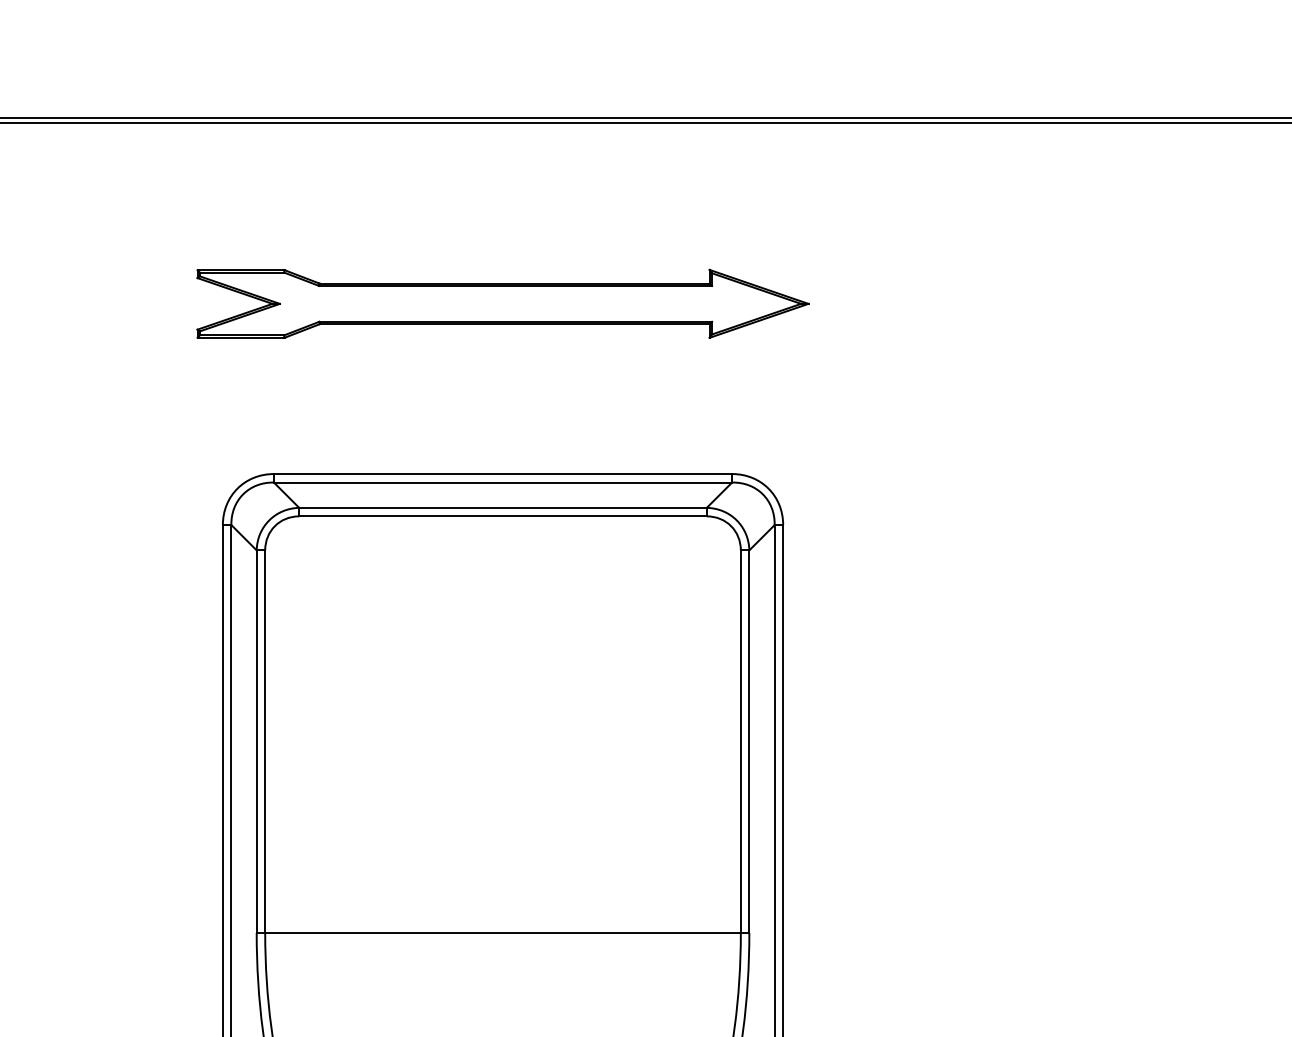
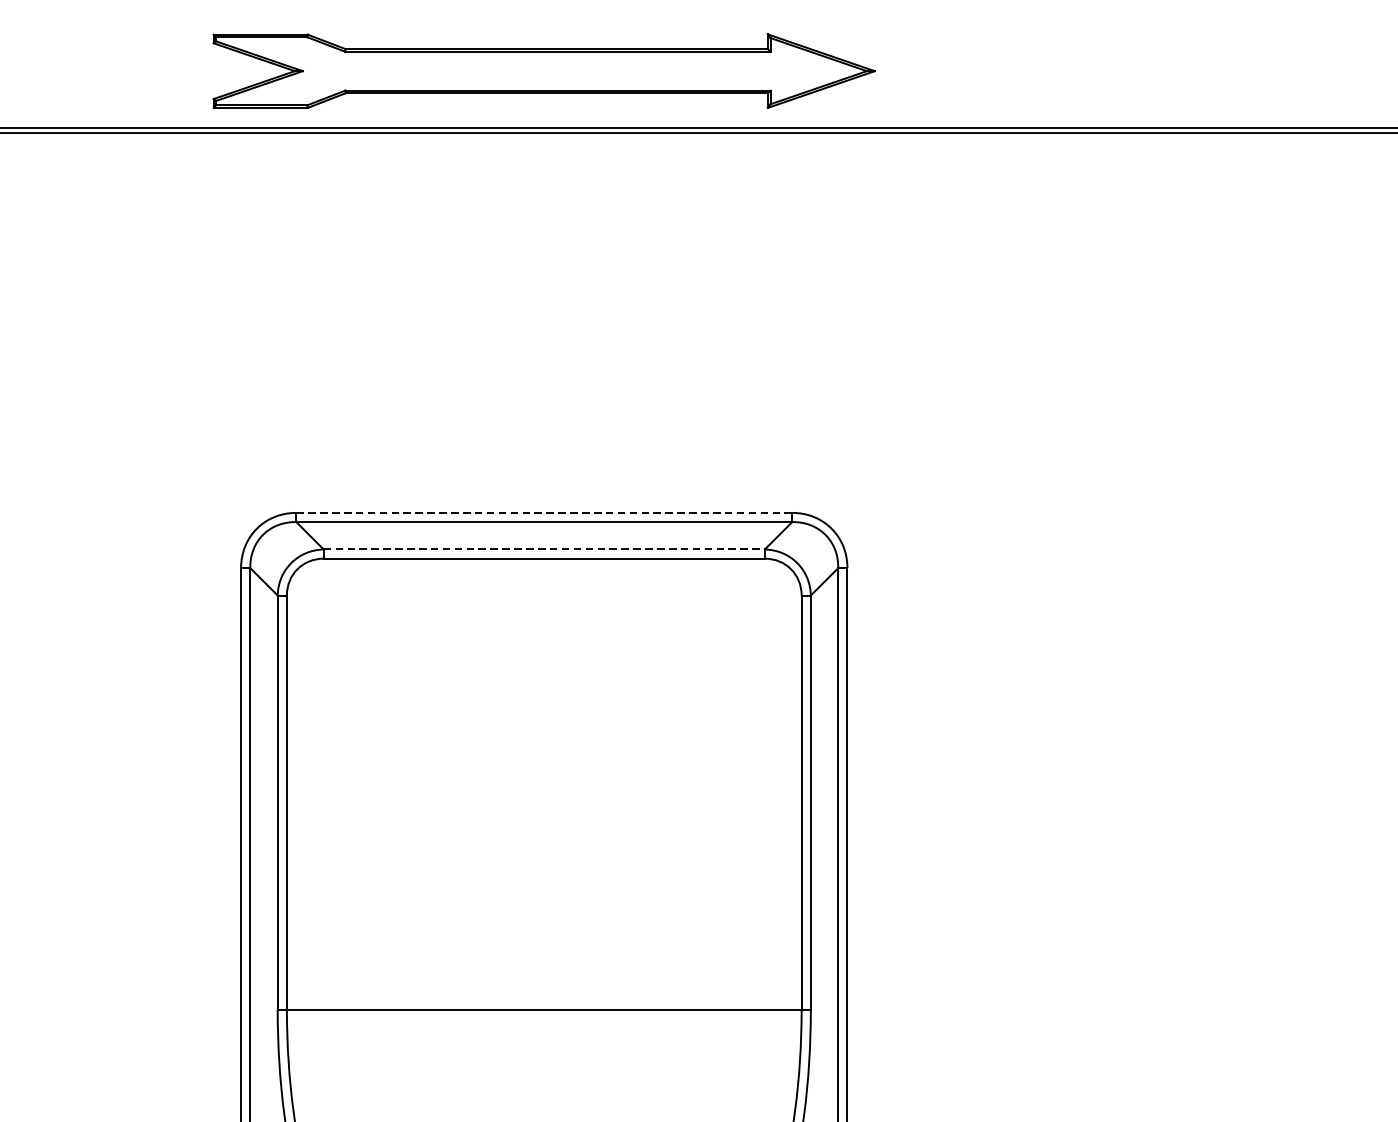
part: (502, 303) -> (543, 70), moved
line: (503, 474) -> (544, 513), solid -> dashed
line: (503, 507) -> (544, 549), solid -> dashed

